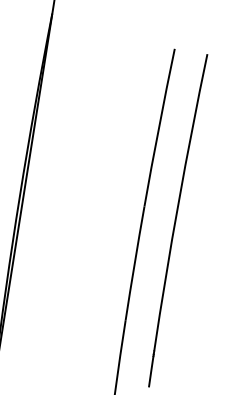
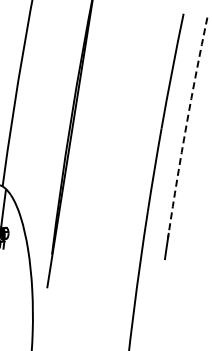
arc: (178, 202) -> (186, 125), solid -> dashed

